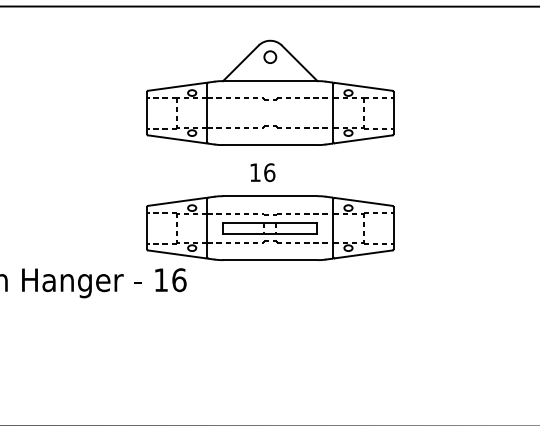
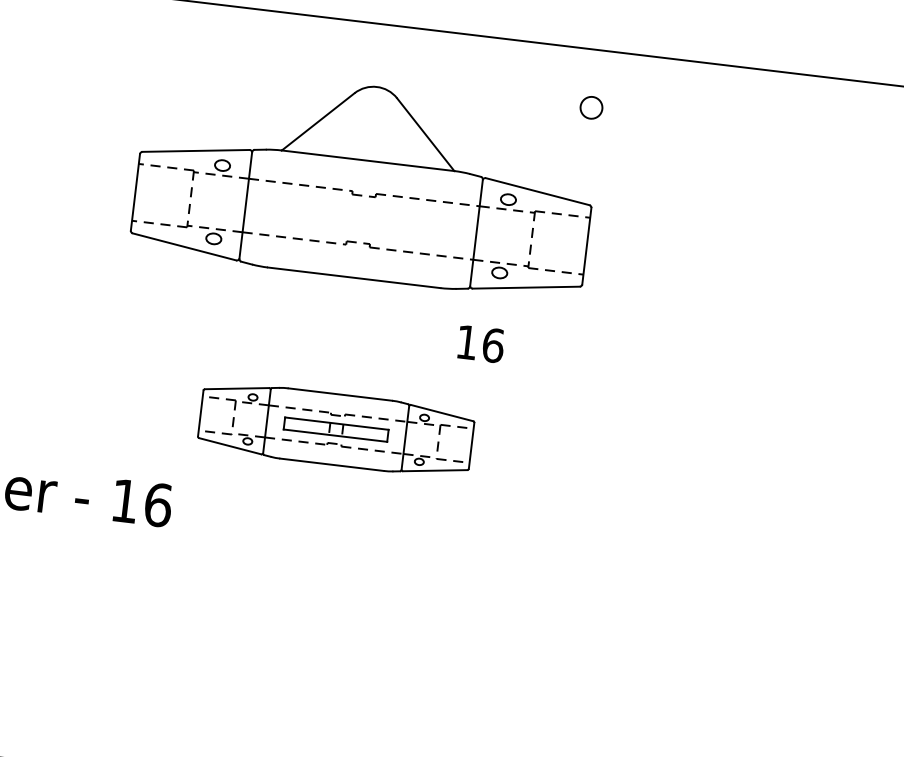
circle: (270, 56) -> (591, 106), moved
text: (262, 172) -> (480, 343), moved
part: (270, 227) -> (336, 428), size x0.6

